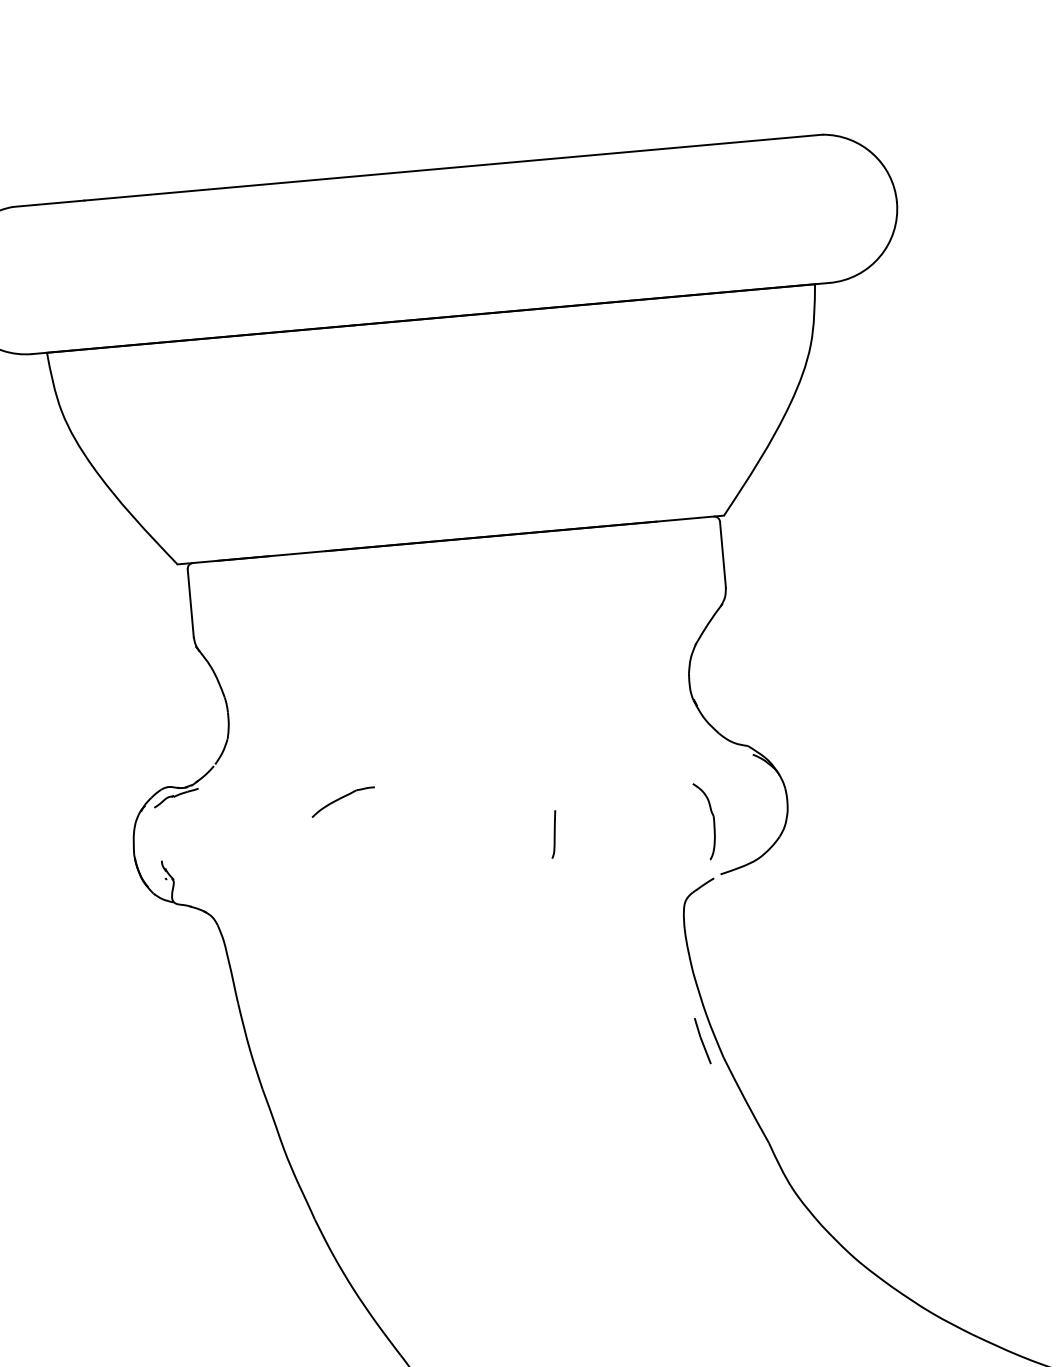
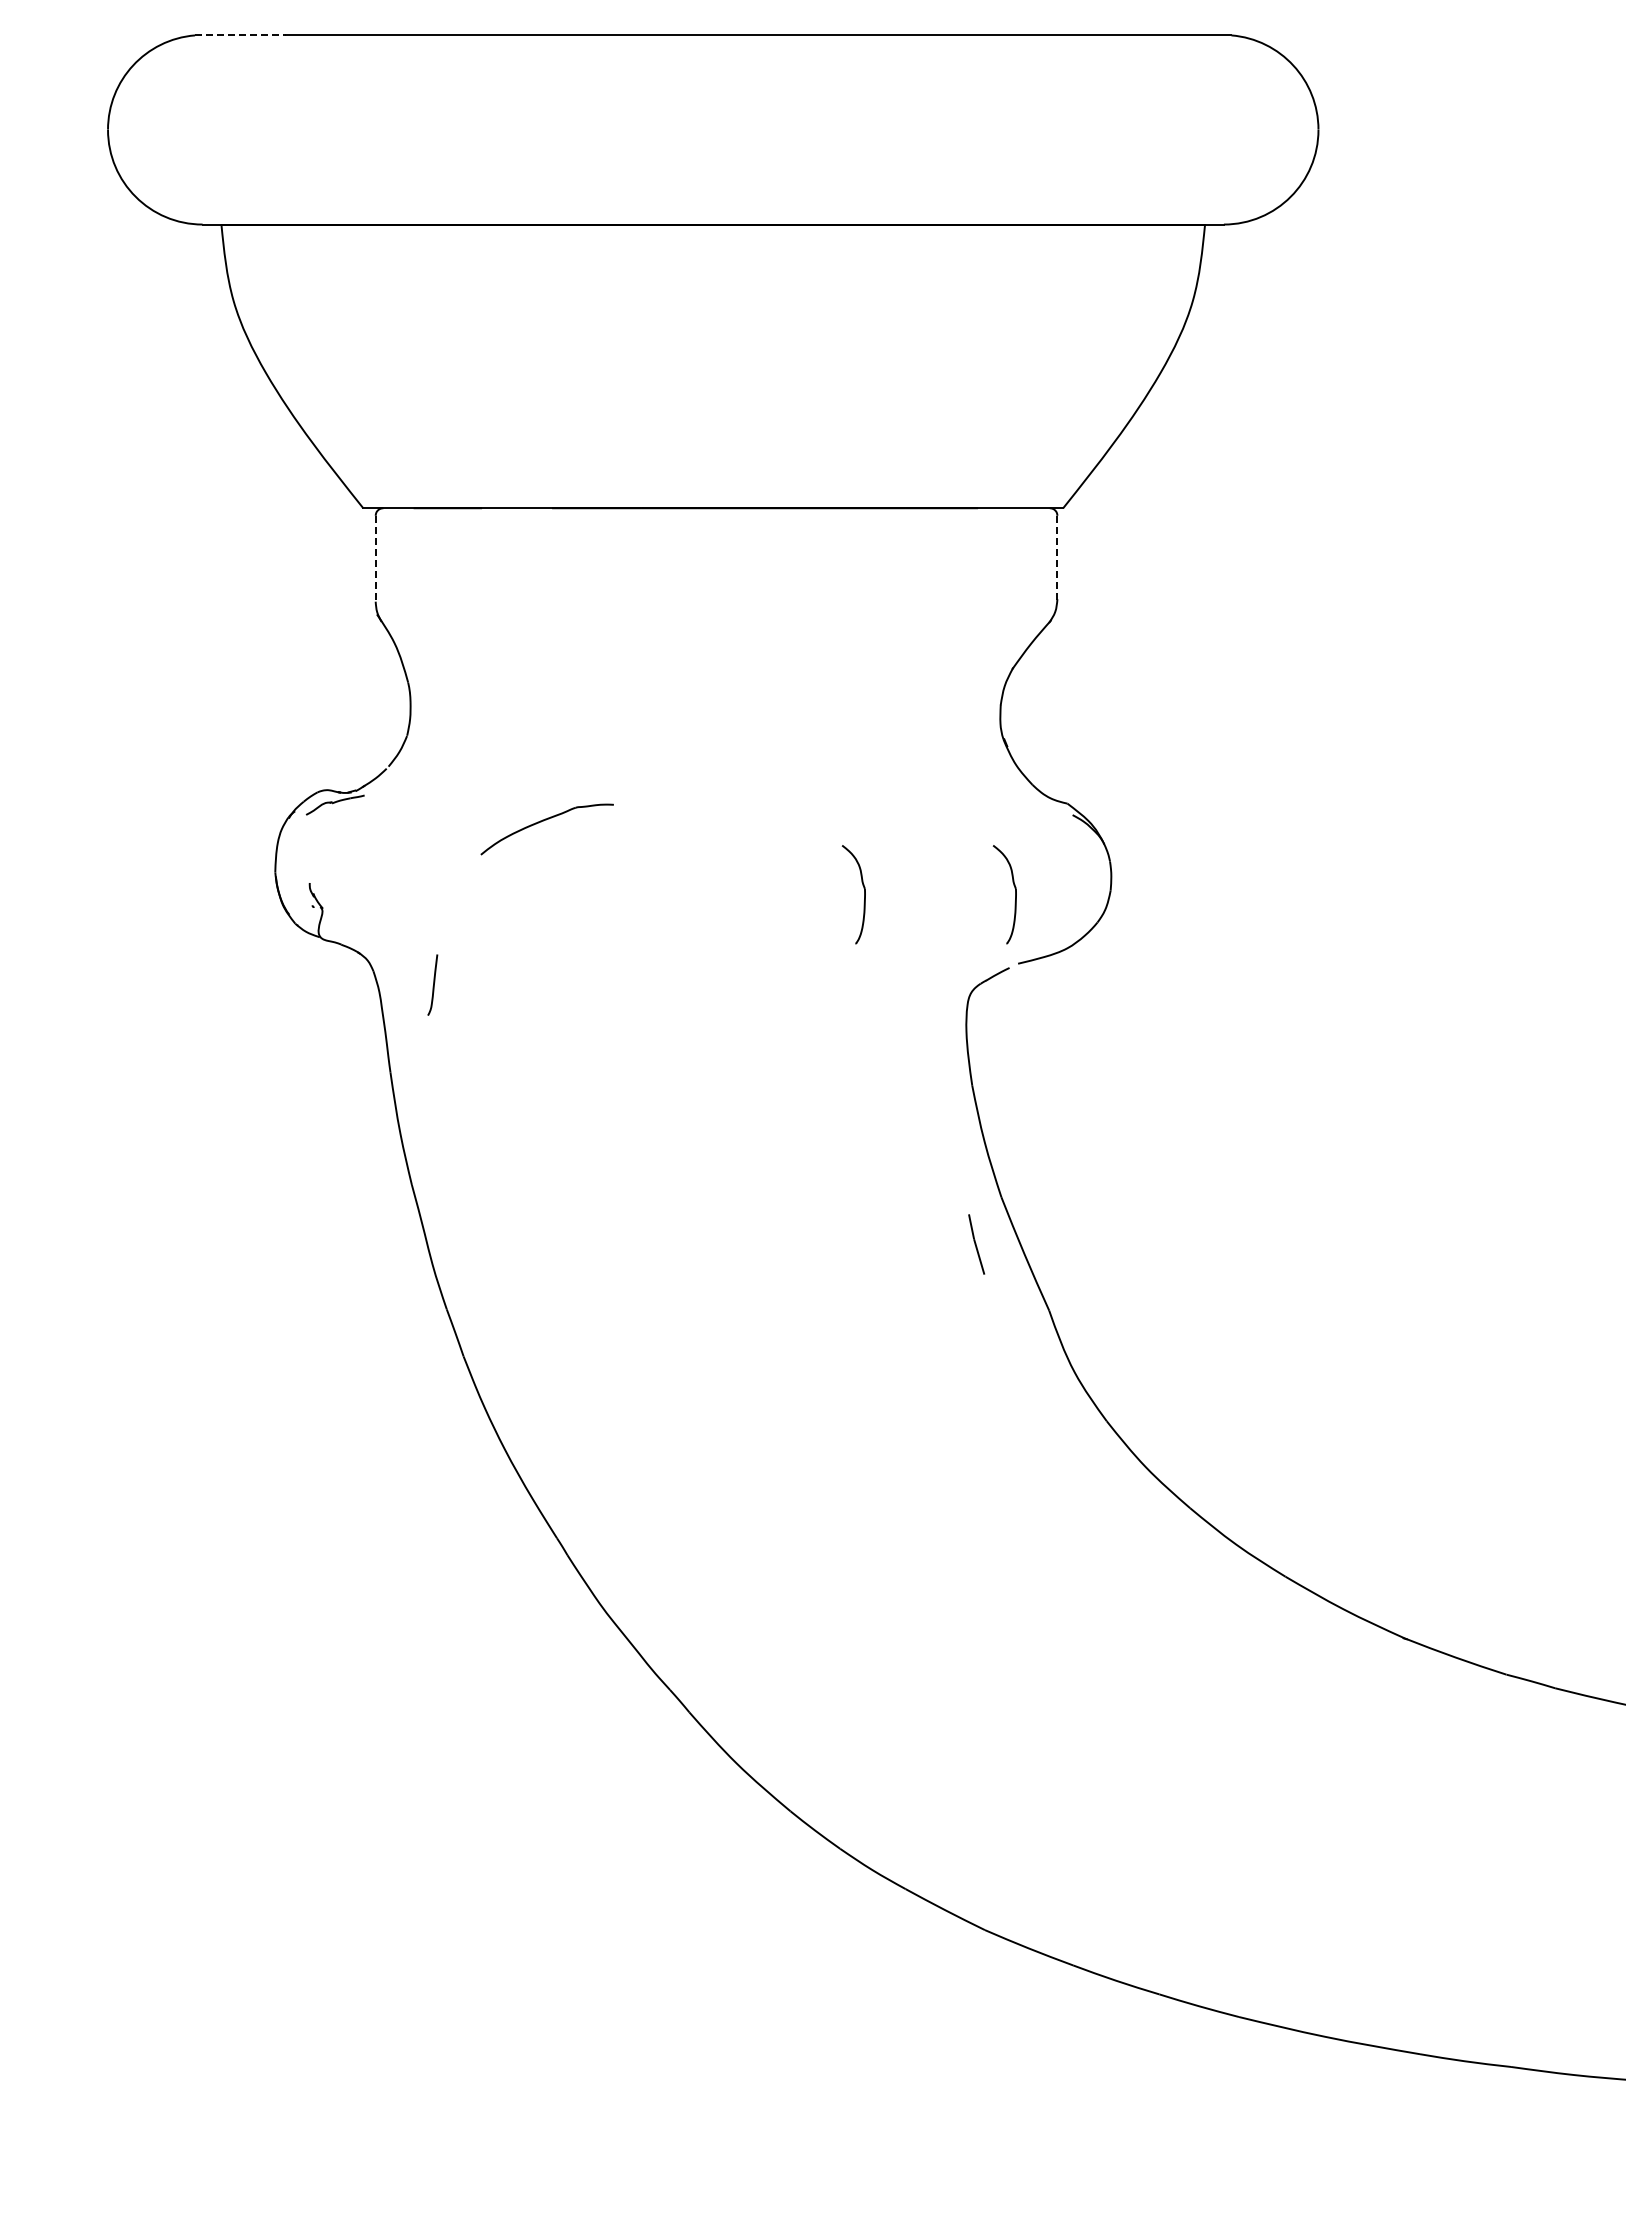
line: (48, 203) -> (240, 35), solid -> dashed
line: (723, 554) -> (1057, 557), solid -> dashed
line: (190, 603) -> (375, 559), solid -> dashed
part: (342, 801) -> (546, 828), size x1.6
part: (595, 831) -> (864, 894), added
curve: (554, 833) -> (433, 984), moved
part: (702, 1041) -> (976, 1244), moved

